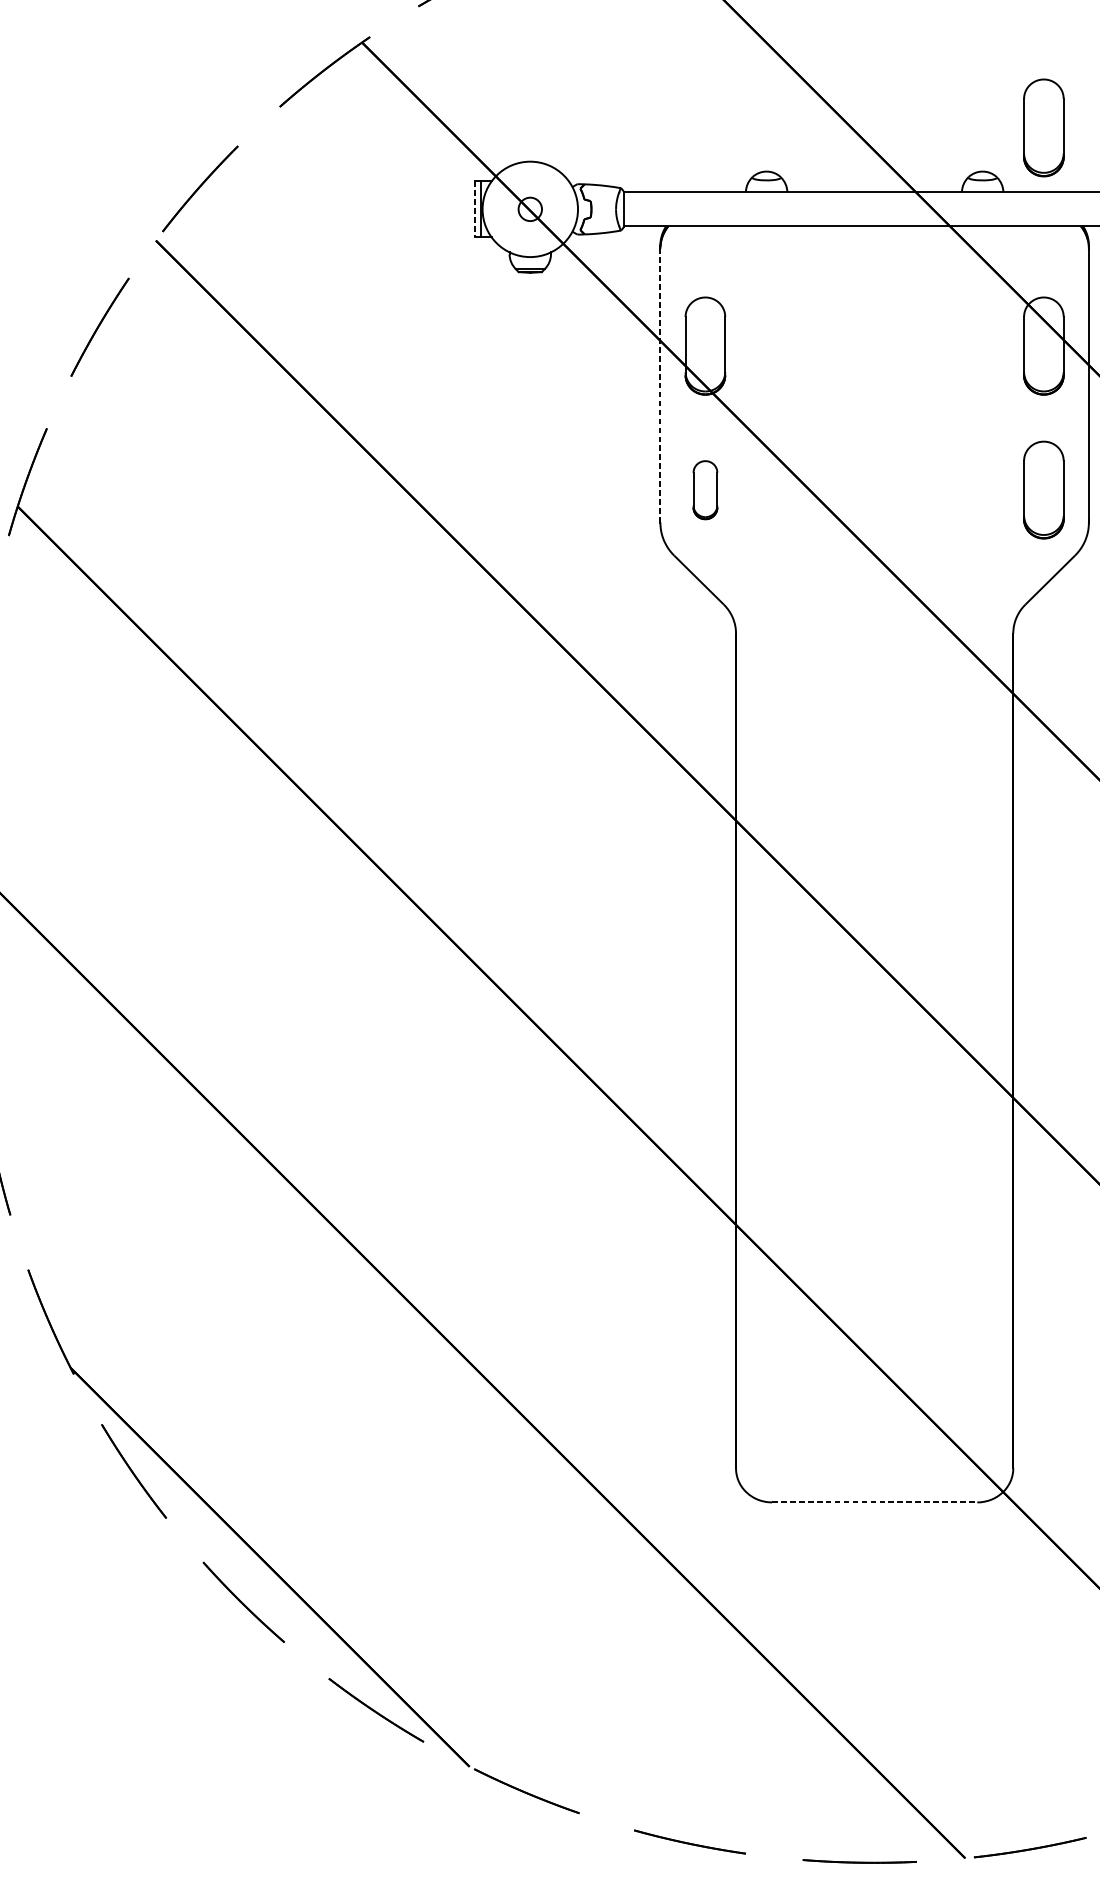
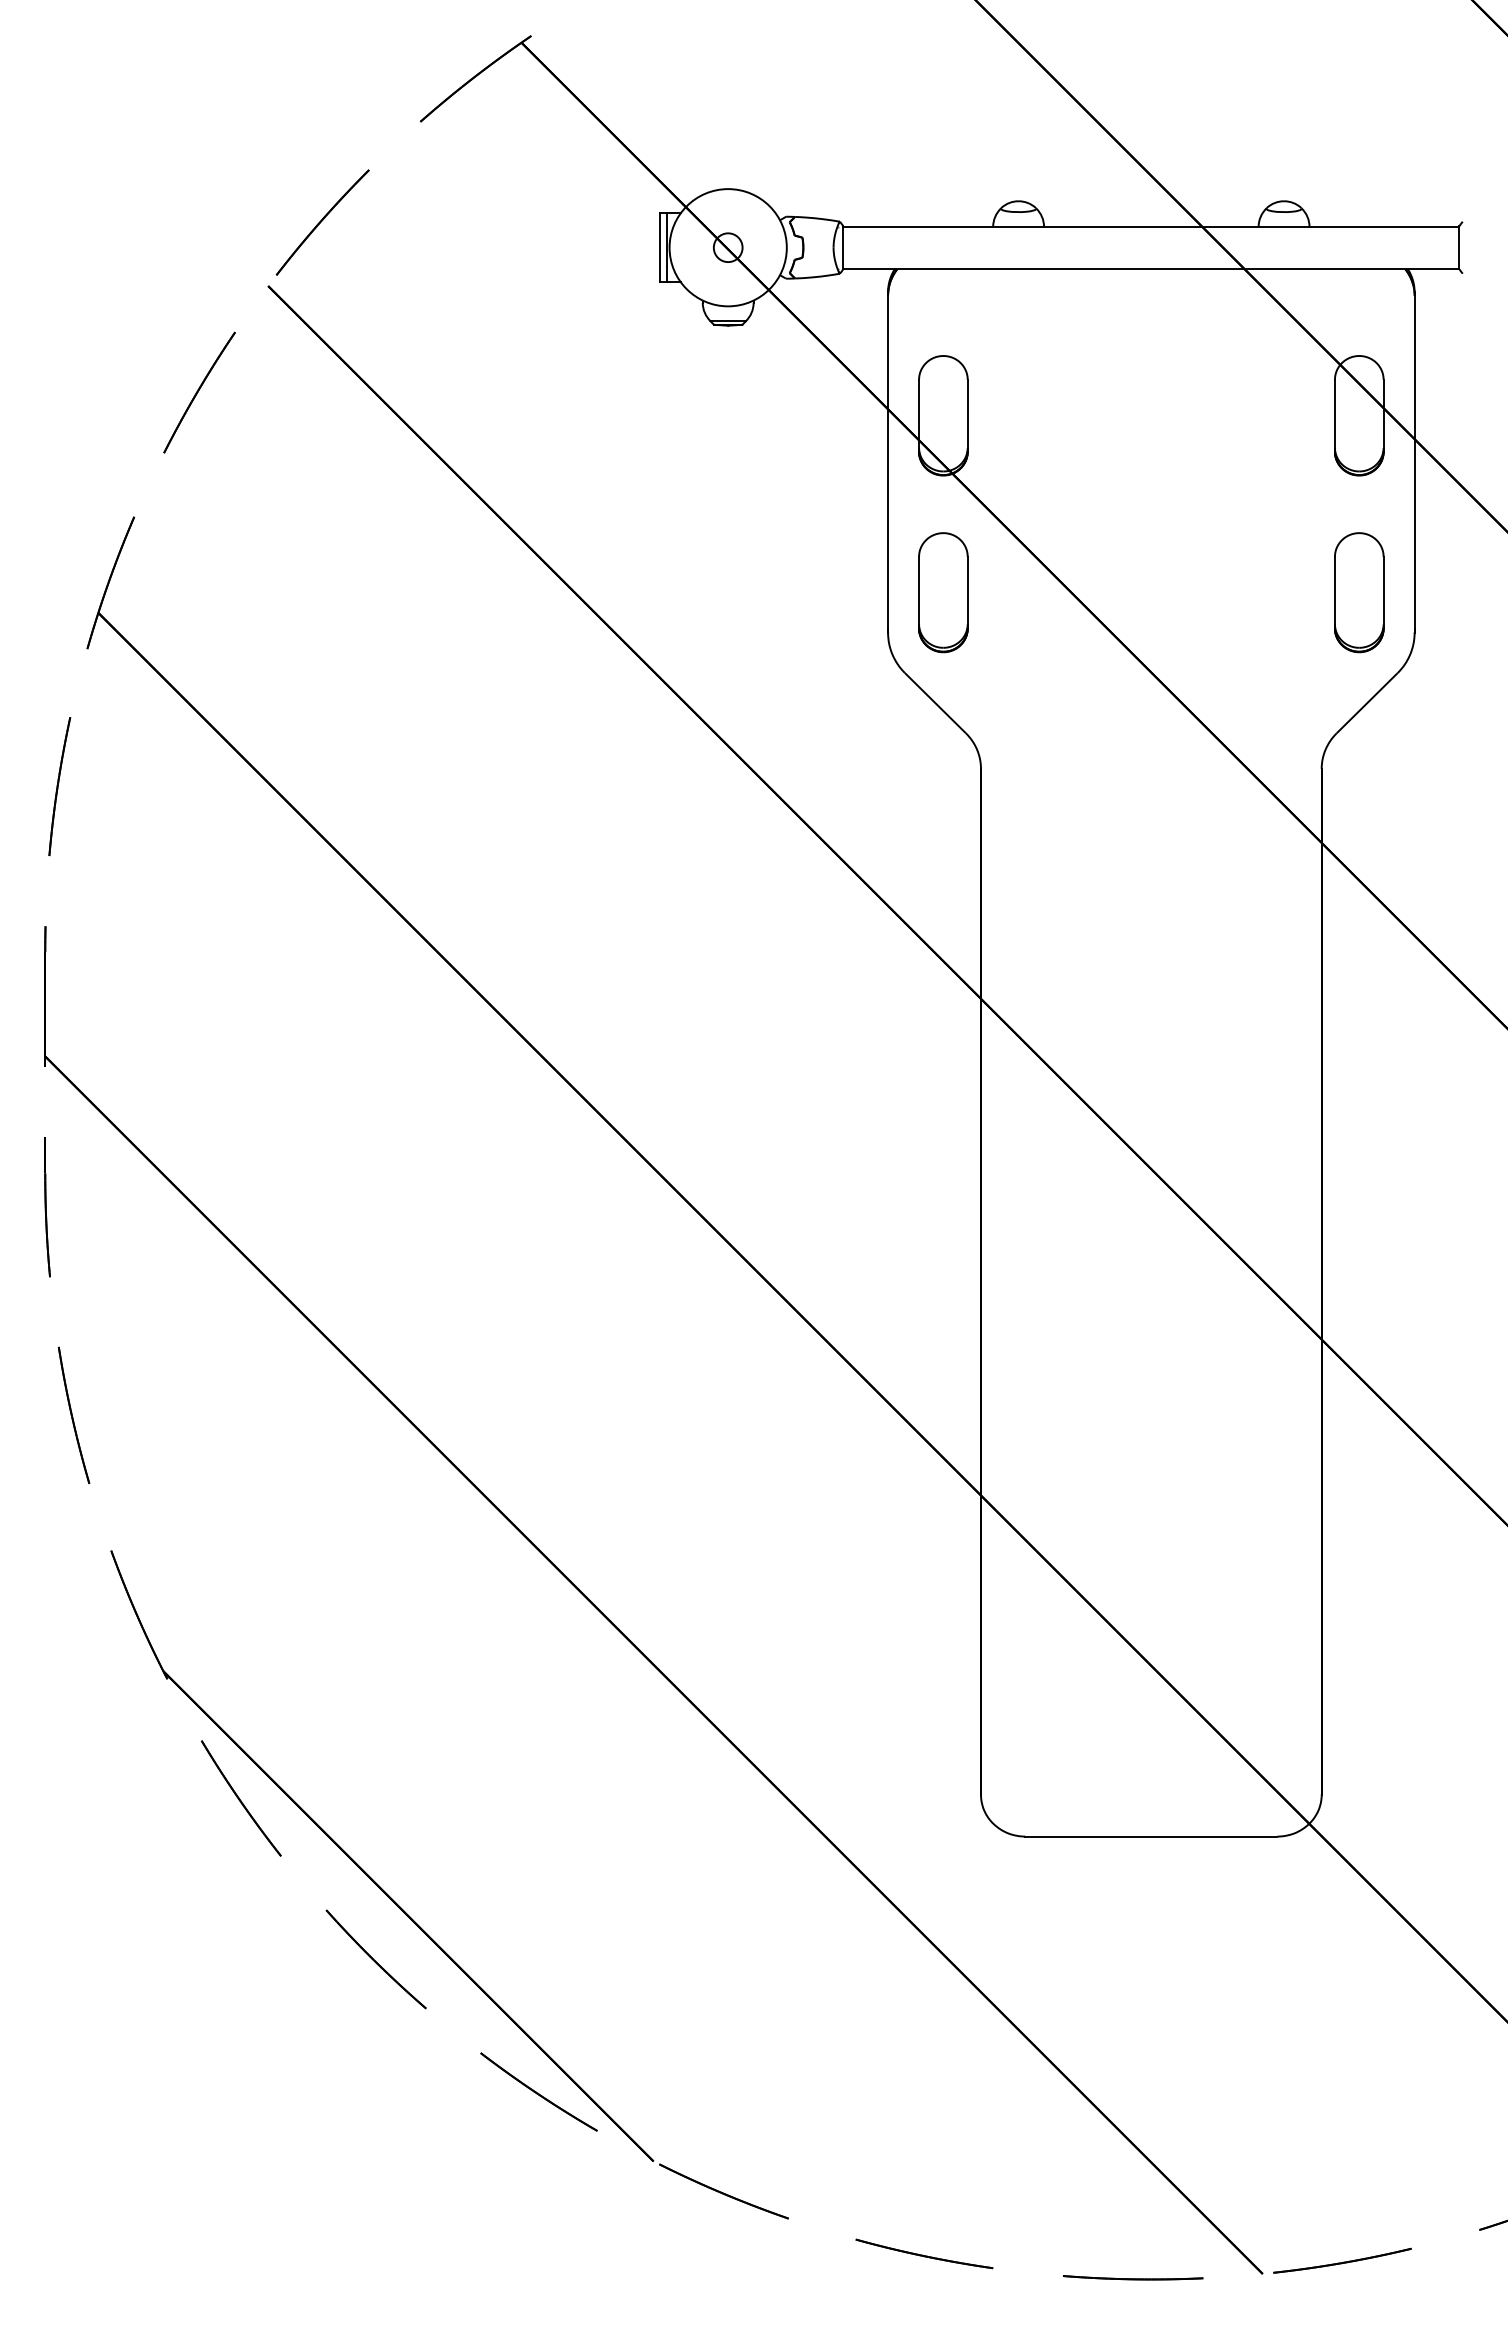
part: (1044, 127) -> (1359, 147), removed
line: (475, 210) -> (660, 248), dashed -> solid
line: (660, 384) -> (888, 463), dashed -> solid
part: (705, 489) -> (943, 592), size x1.67
line: (874, 1502) -> (1151, 1836), dashed -> solid

